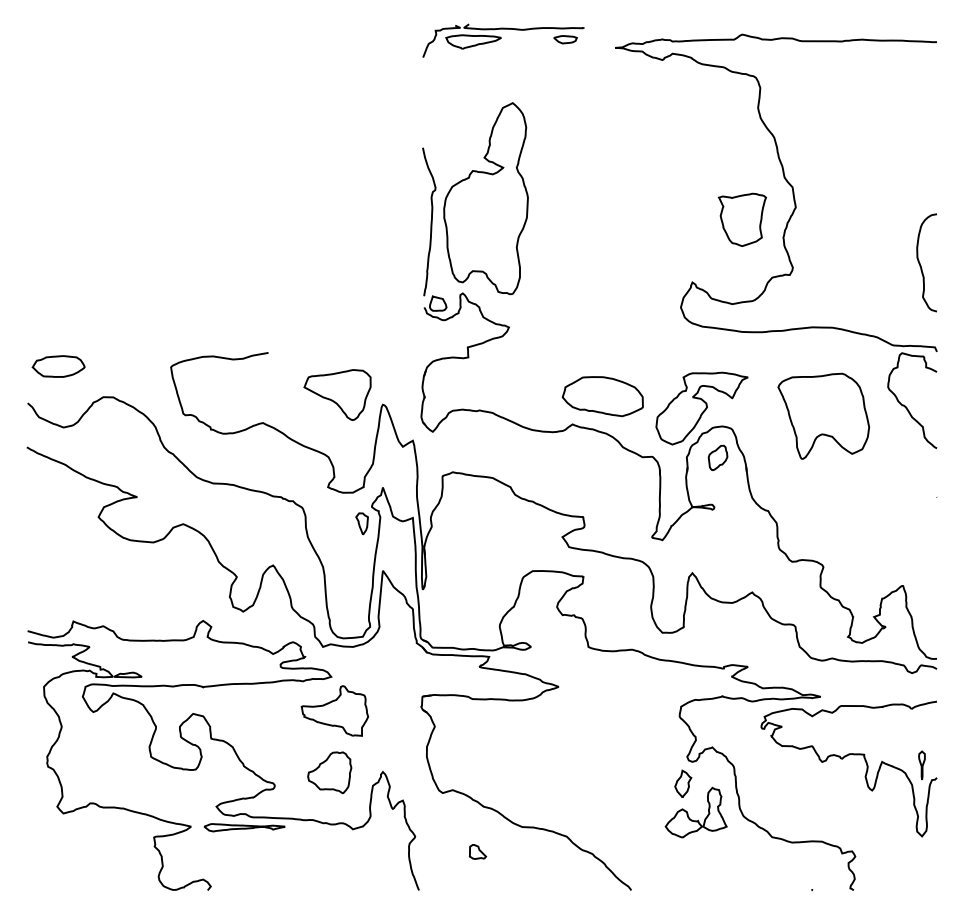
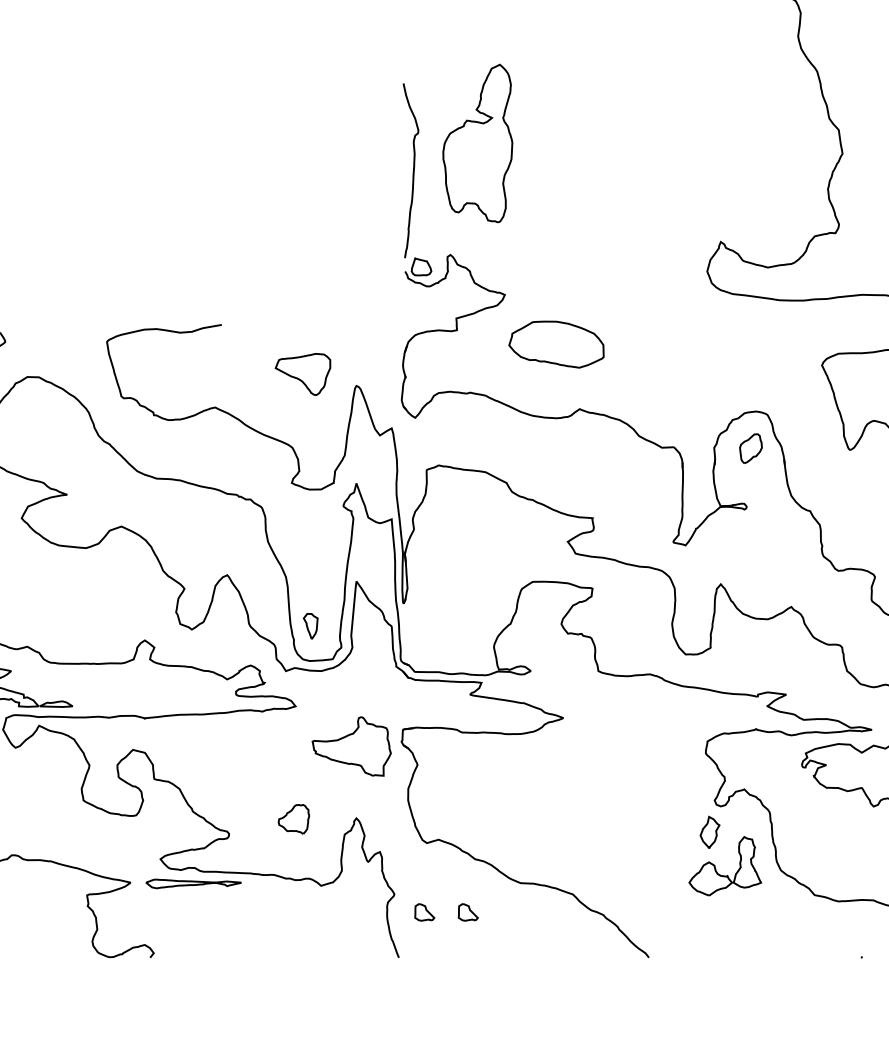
part: (485, 198) -> (477, 143), size x0.7
part: (741, 219) -> (778, 167), removed
part: (337, 394) -> (302, 373), size x0.7
part: (602, 396) -> (556, 344), moved
part: (701, 408) -> (731, 390), removed
part: (361, 523) -> (310, 625), moved
part: (334, 710) -> (351, 745), moved
part: (329, 772) -> (293, 818), size x0.6
part: (441, 851) -> (425, 911), added

